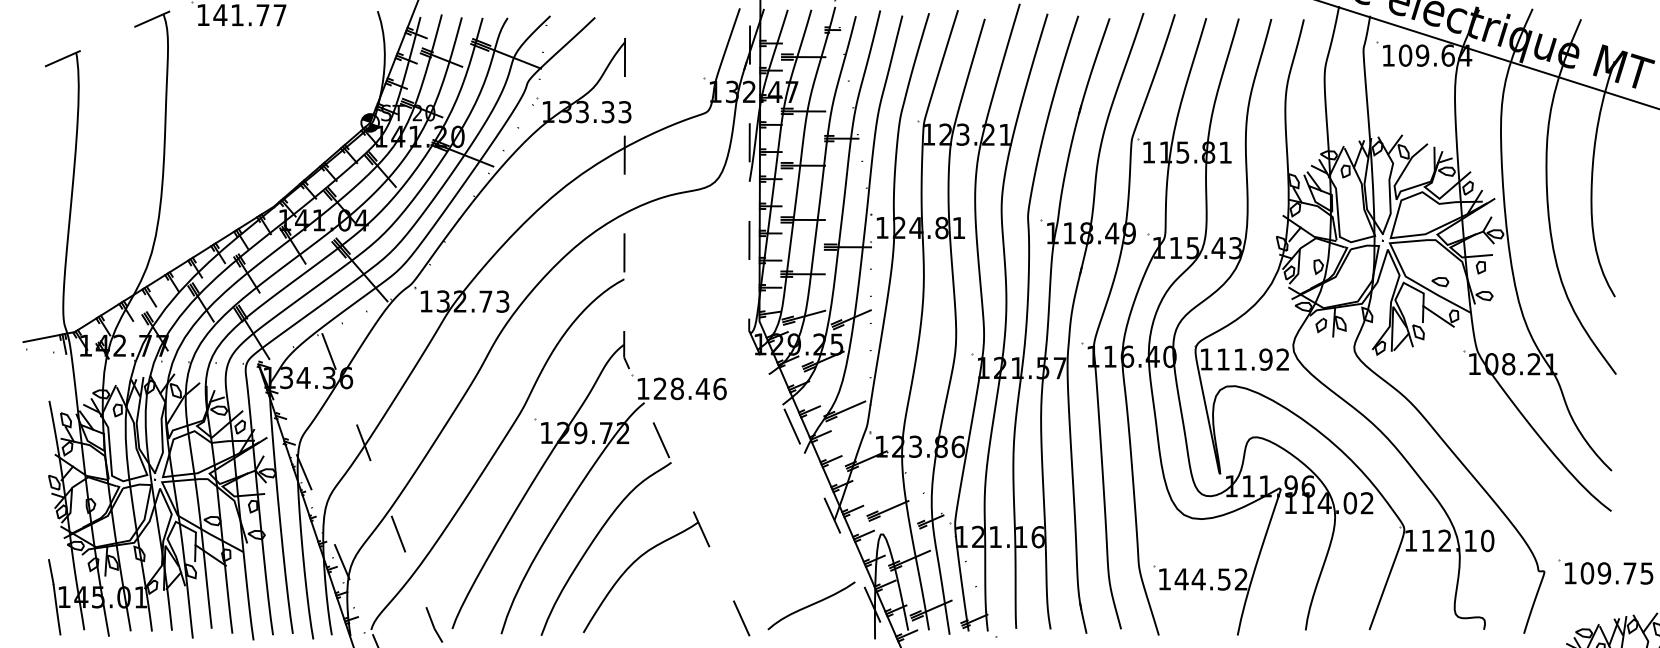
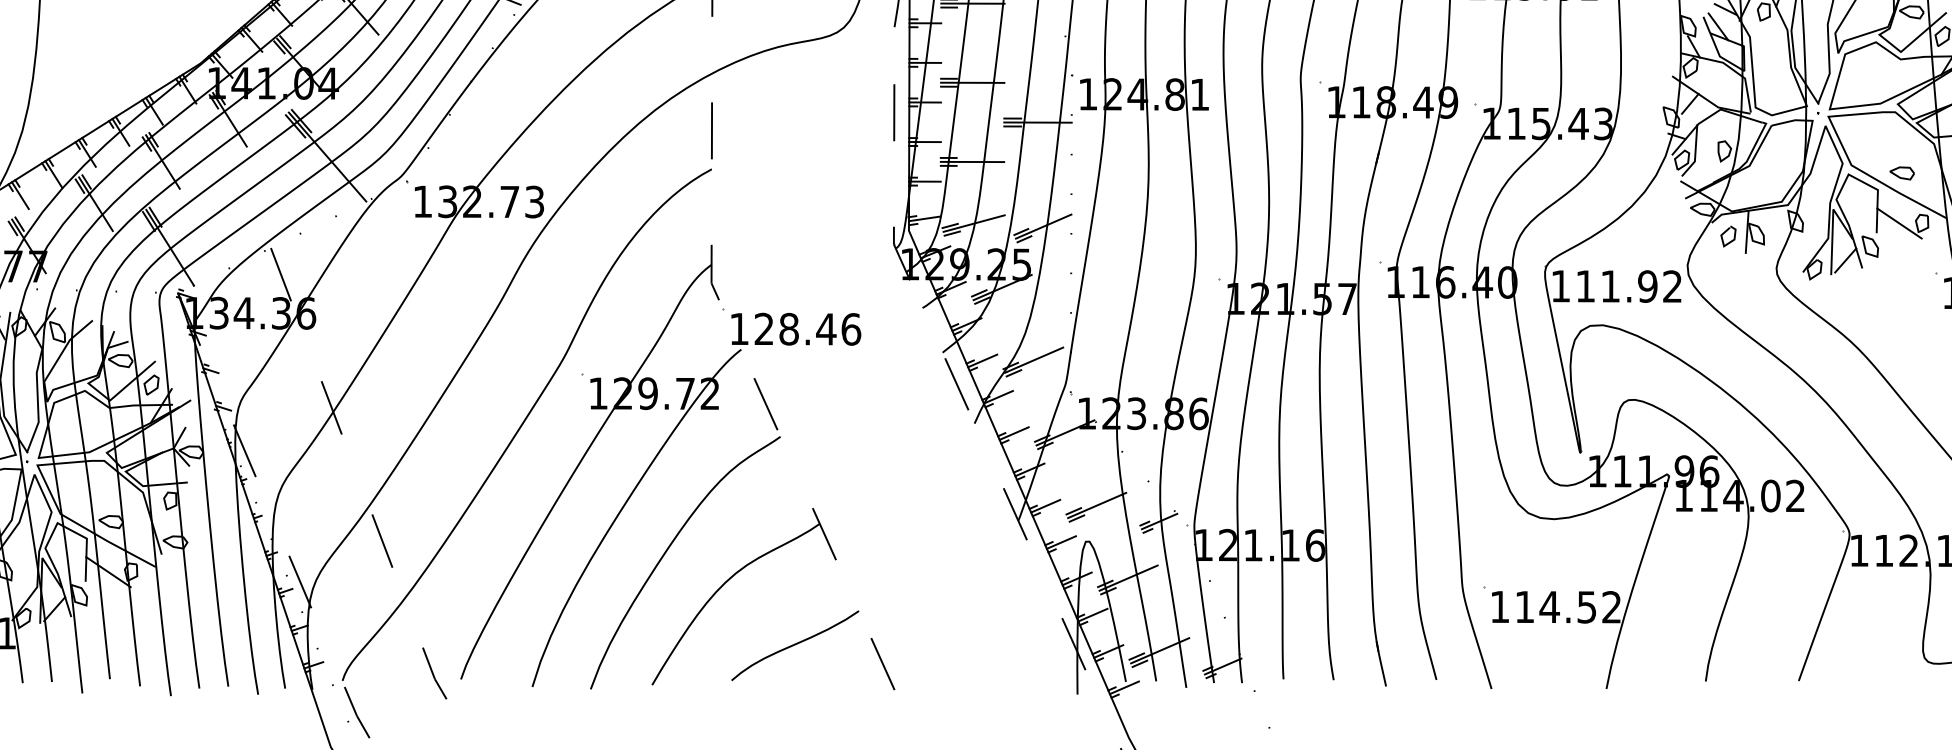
text: (1181, 579) -> (1524, 607), 144.52 -> 114.52
curve: (811, 605) -> (795, 645), moved

